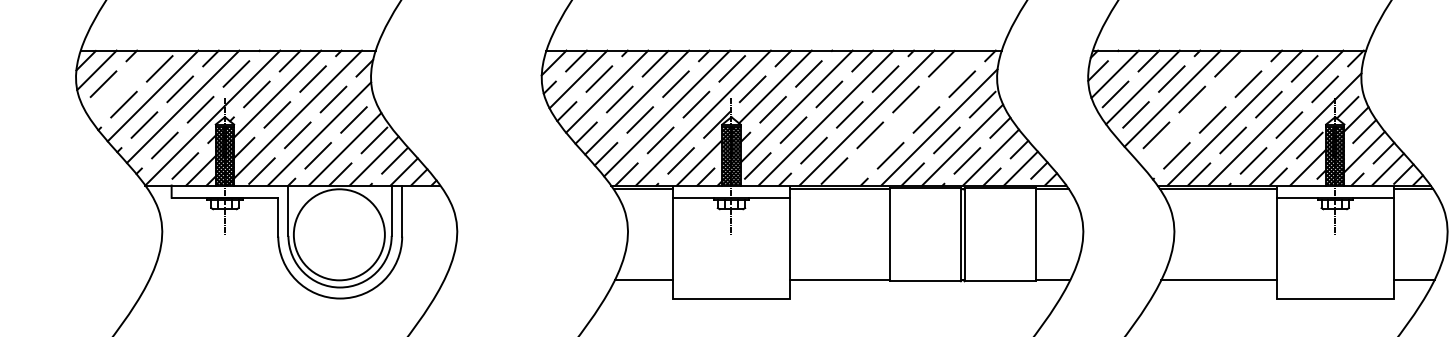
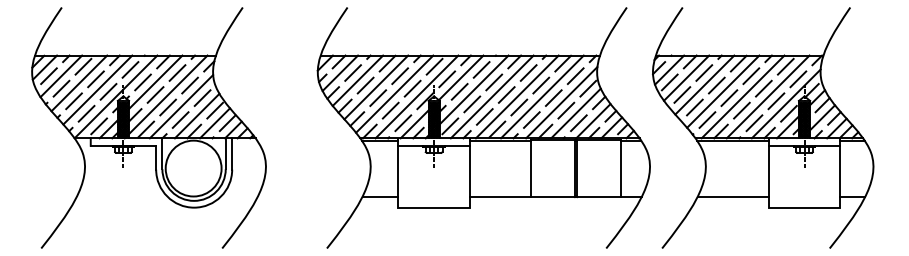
line: (123, 84) -> (61, 76), added
line: (1203, 109) -> (723, 91), added
line: (908, 117) -> (542, 96), added

